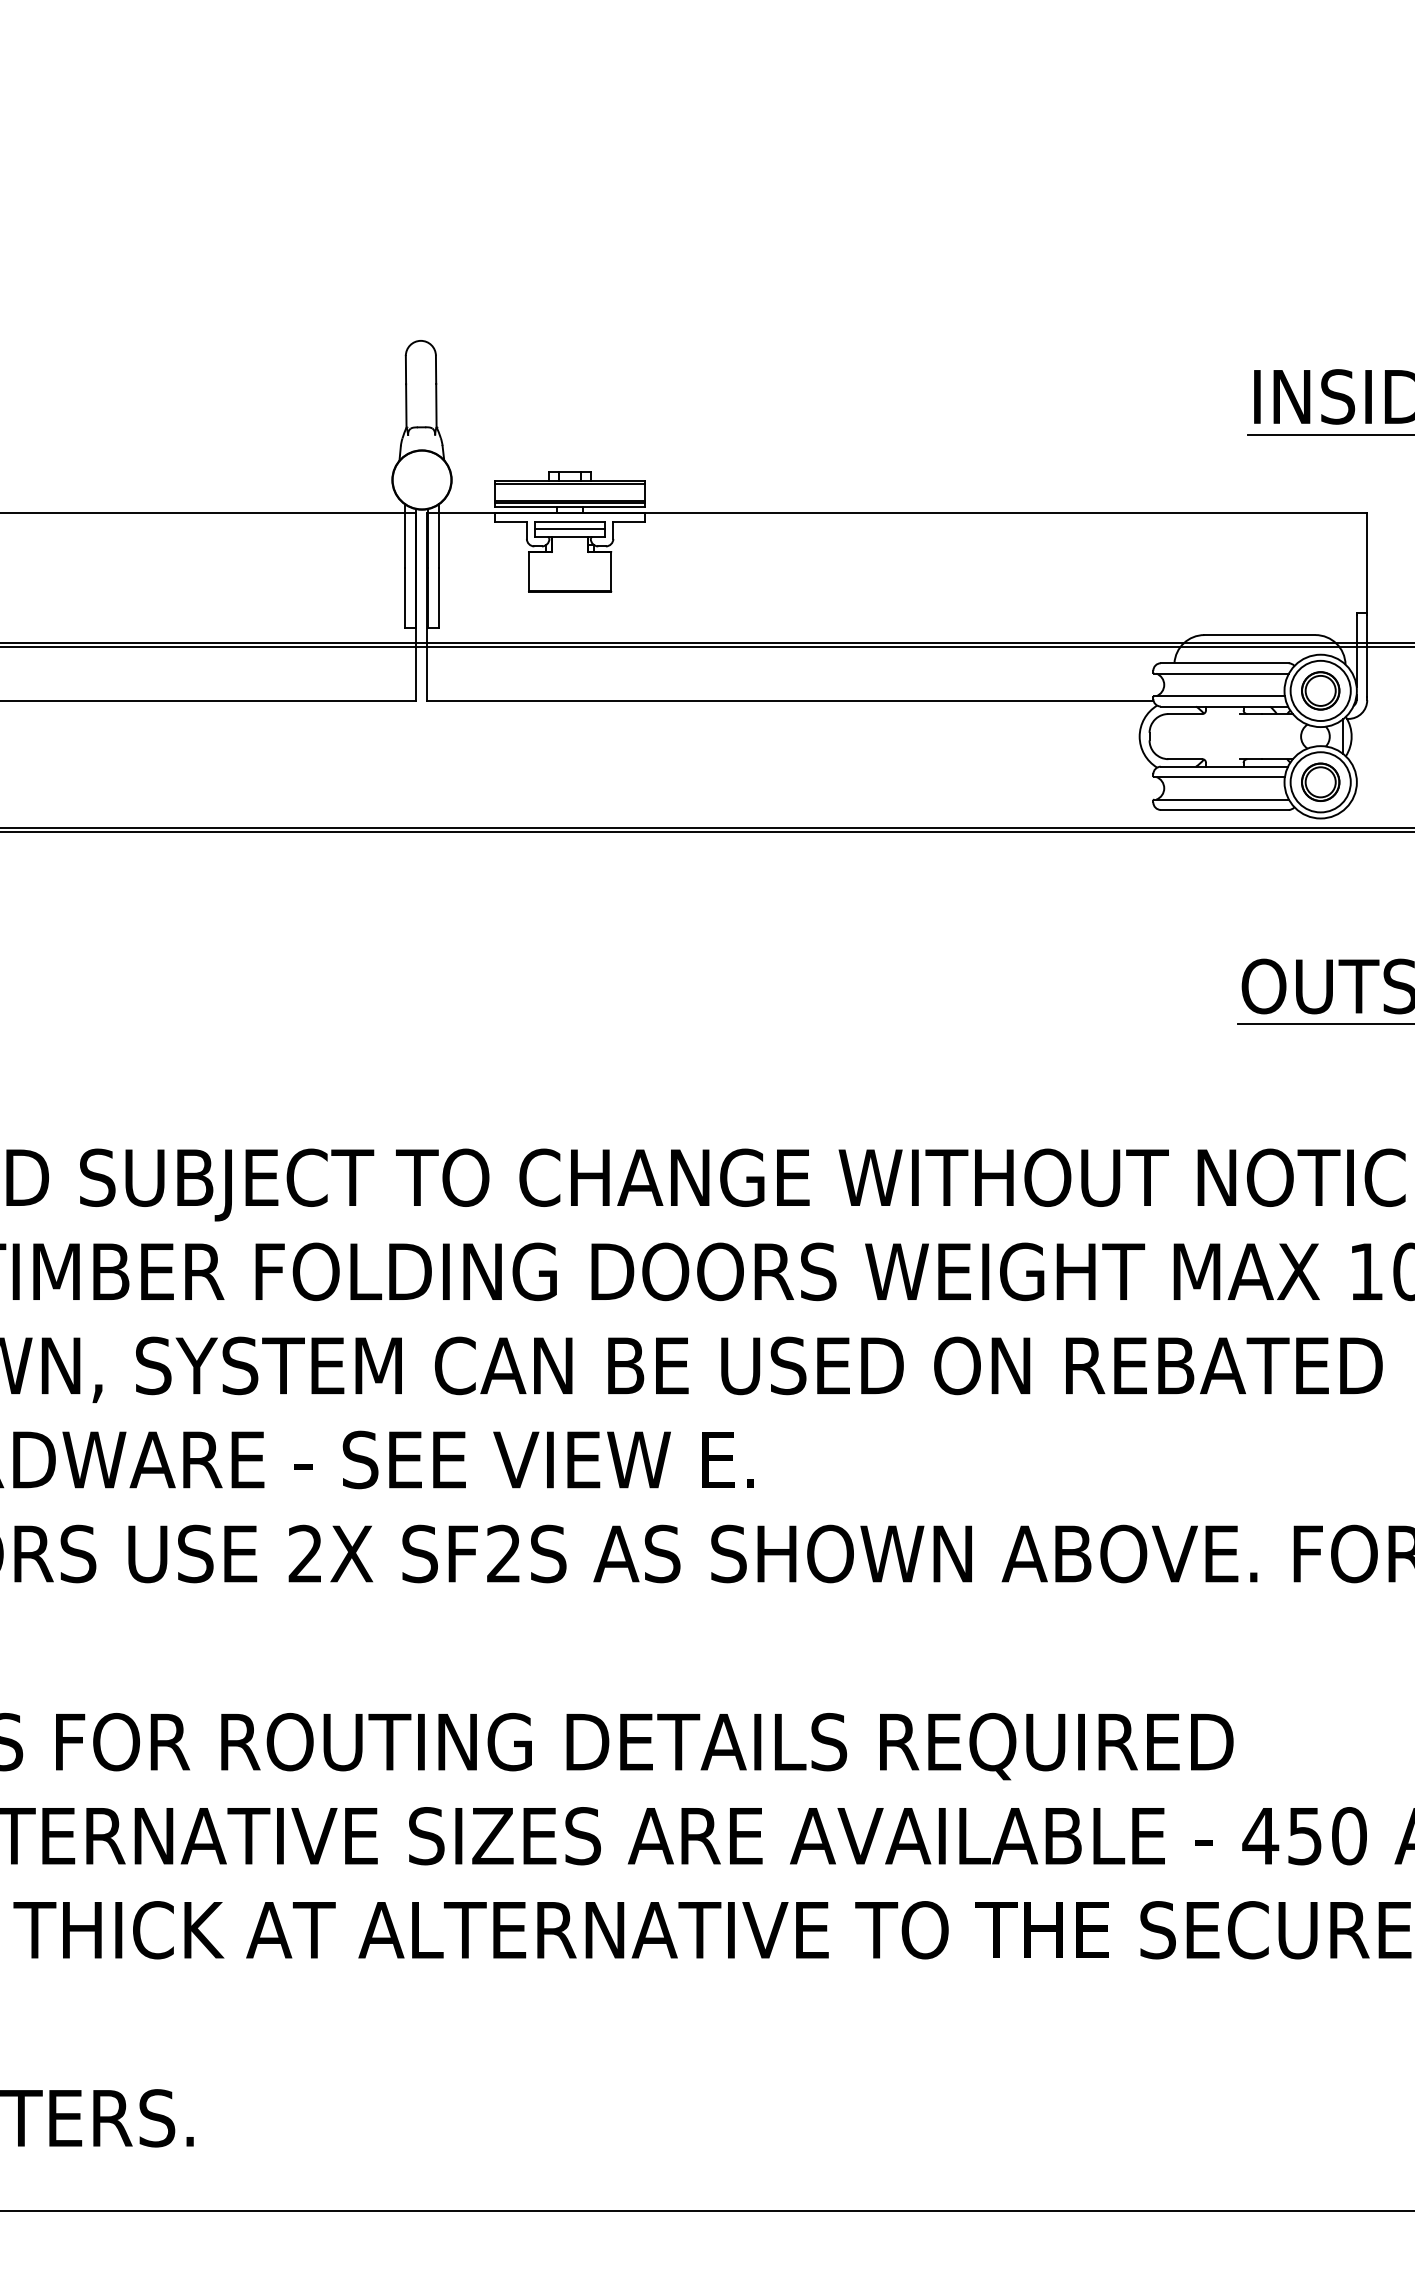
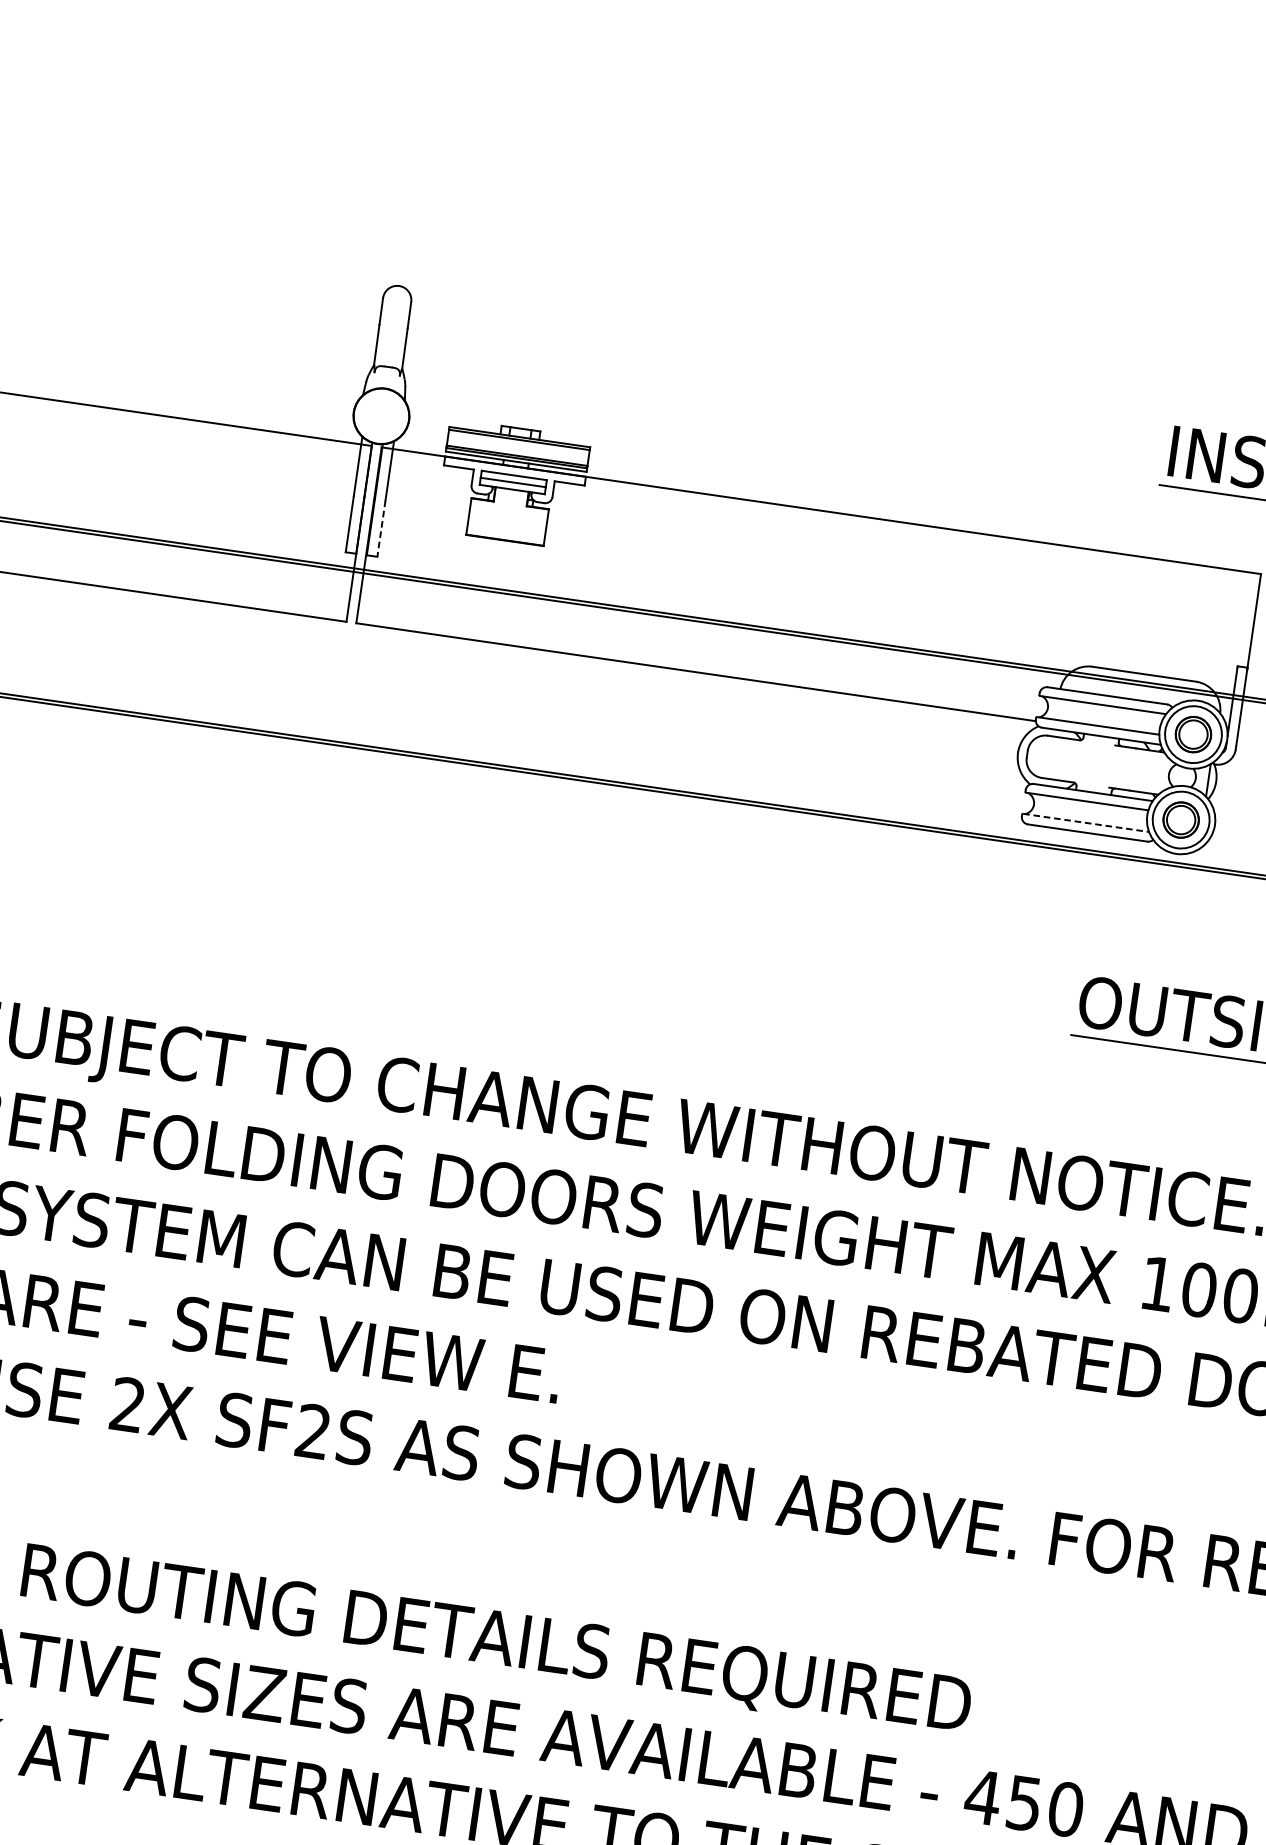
line: (438, 598) -> (380, 529), solid -> dashed
line: (1222, 799) -> (1086, 822), solid -> dashed

